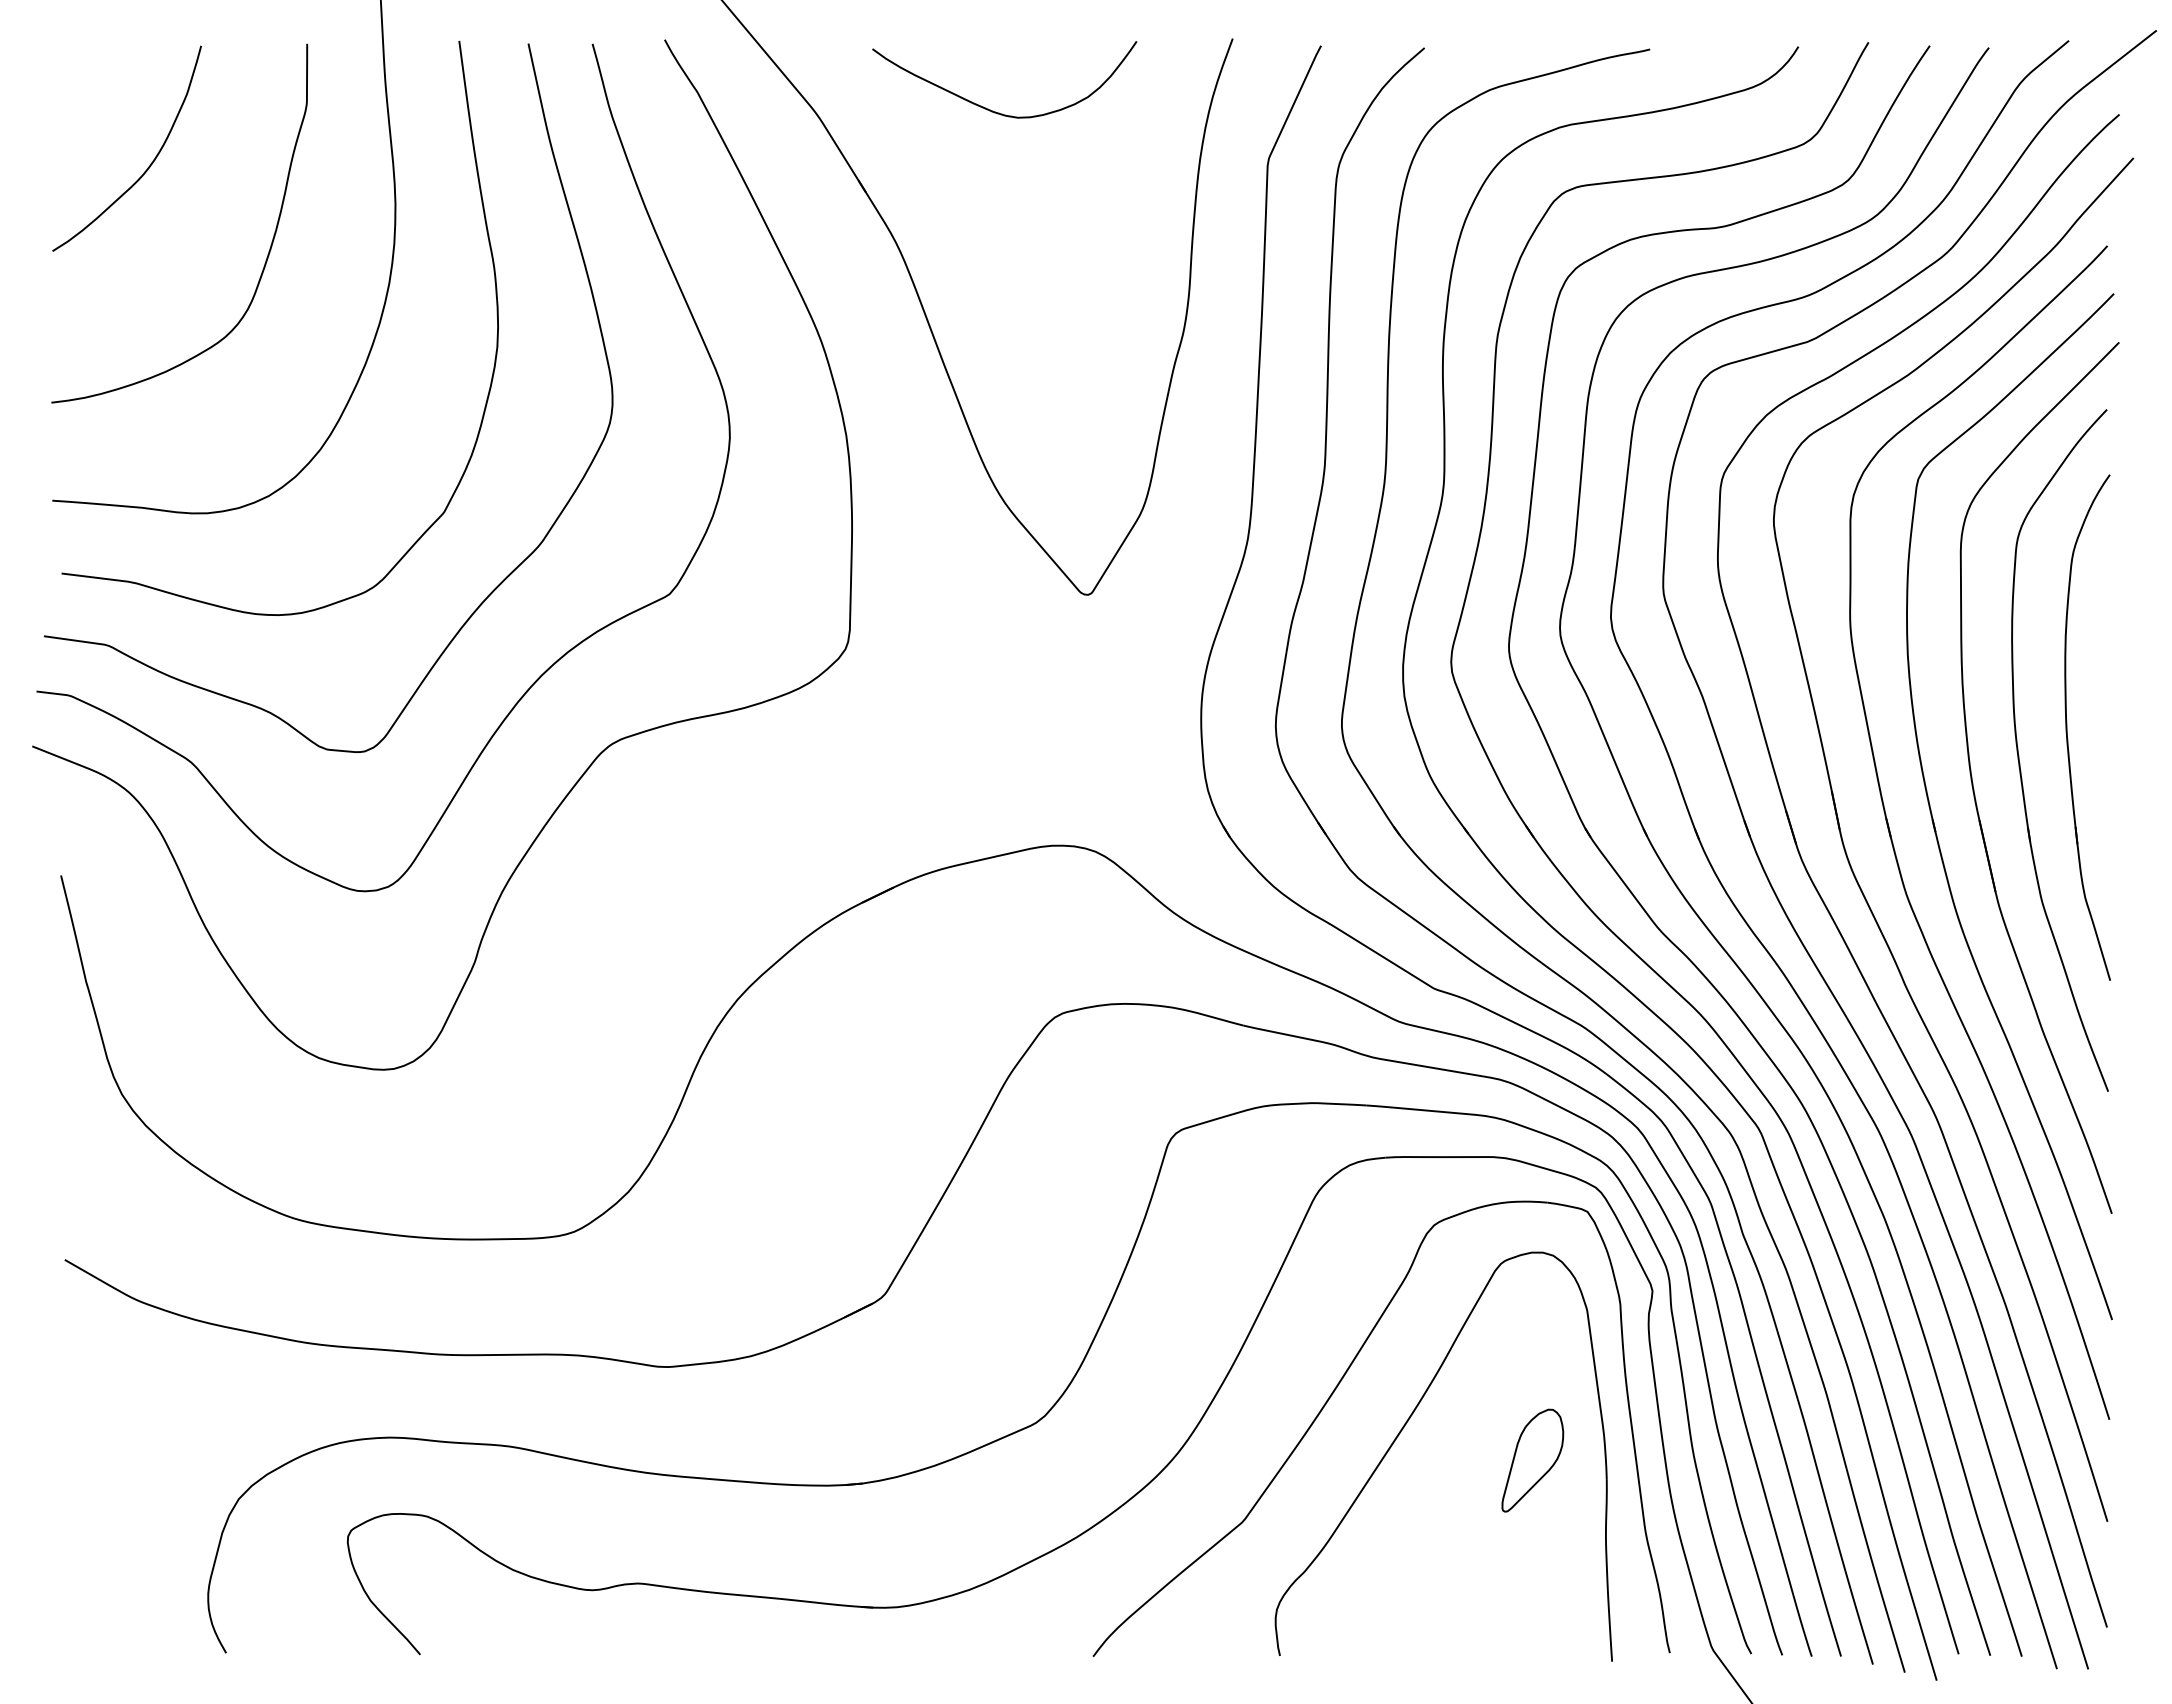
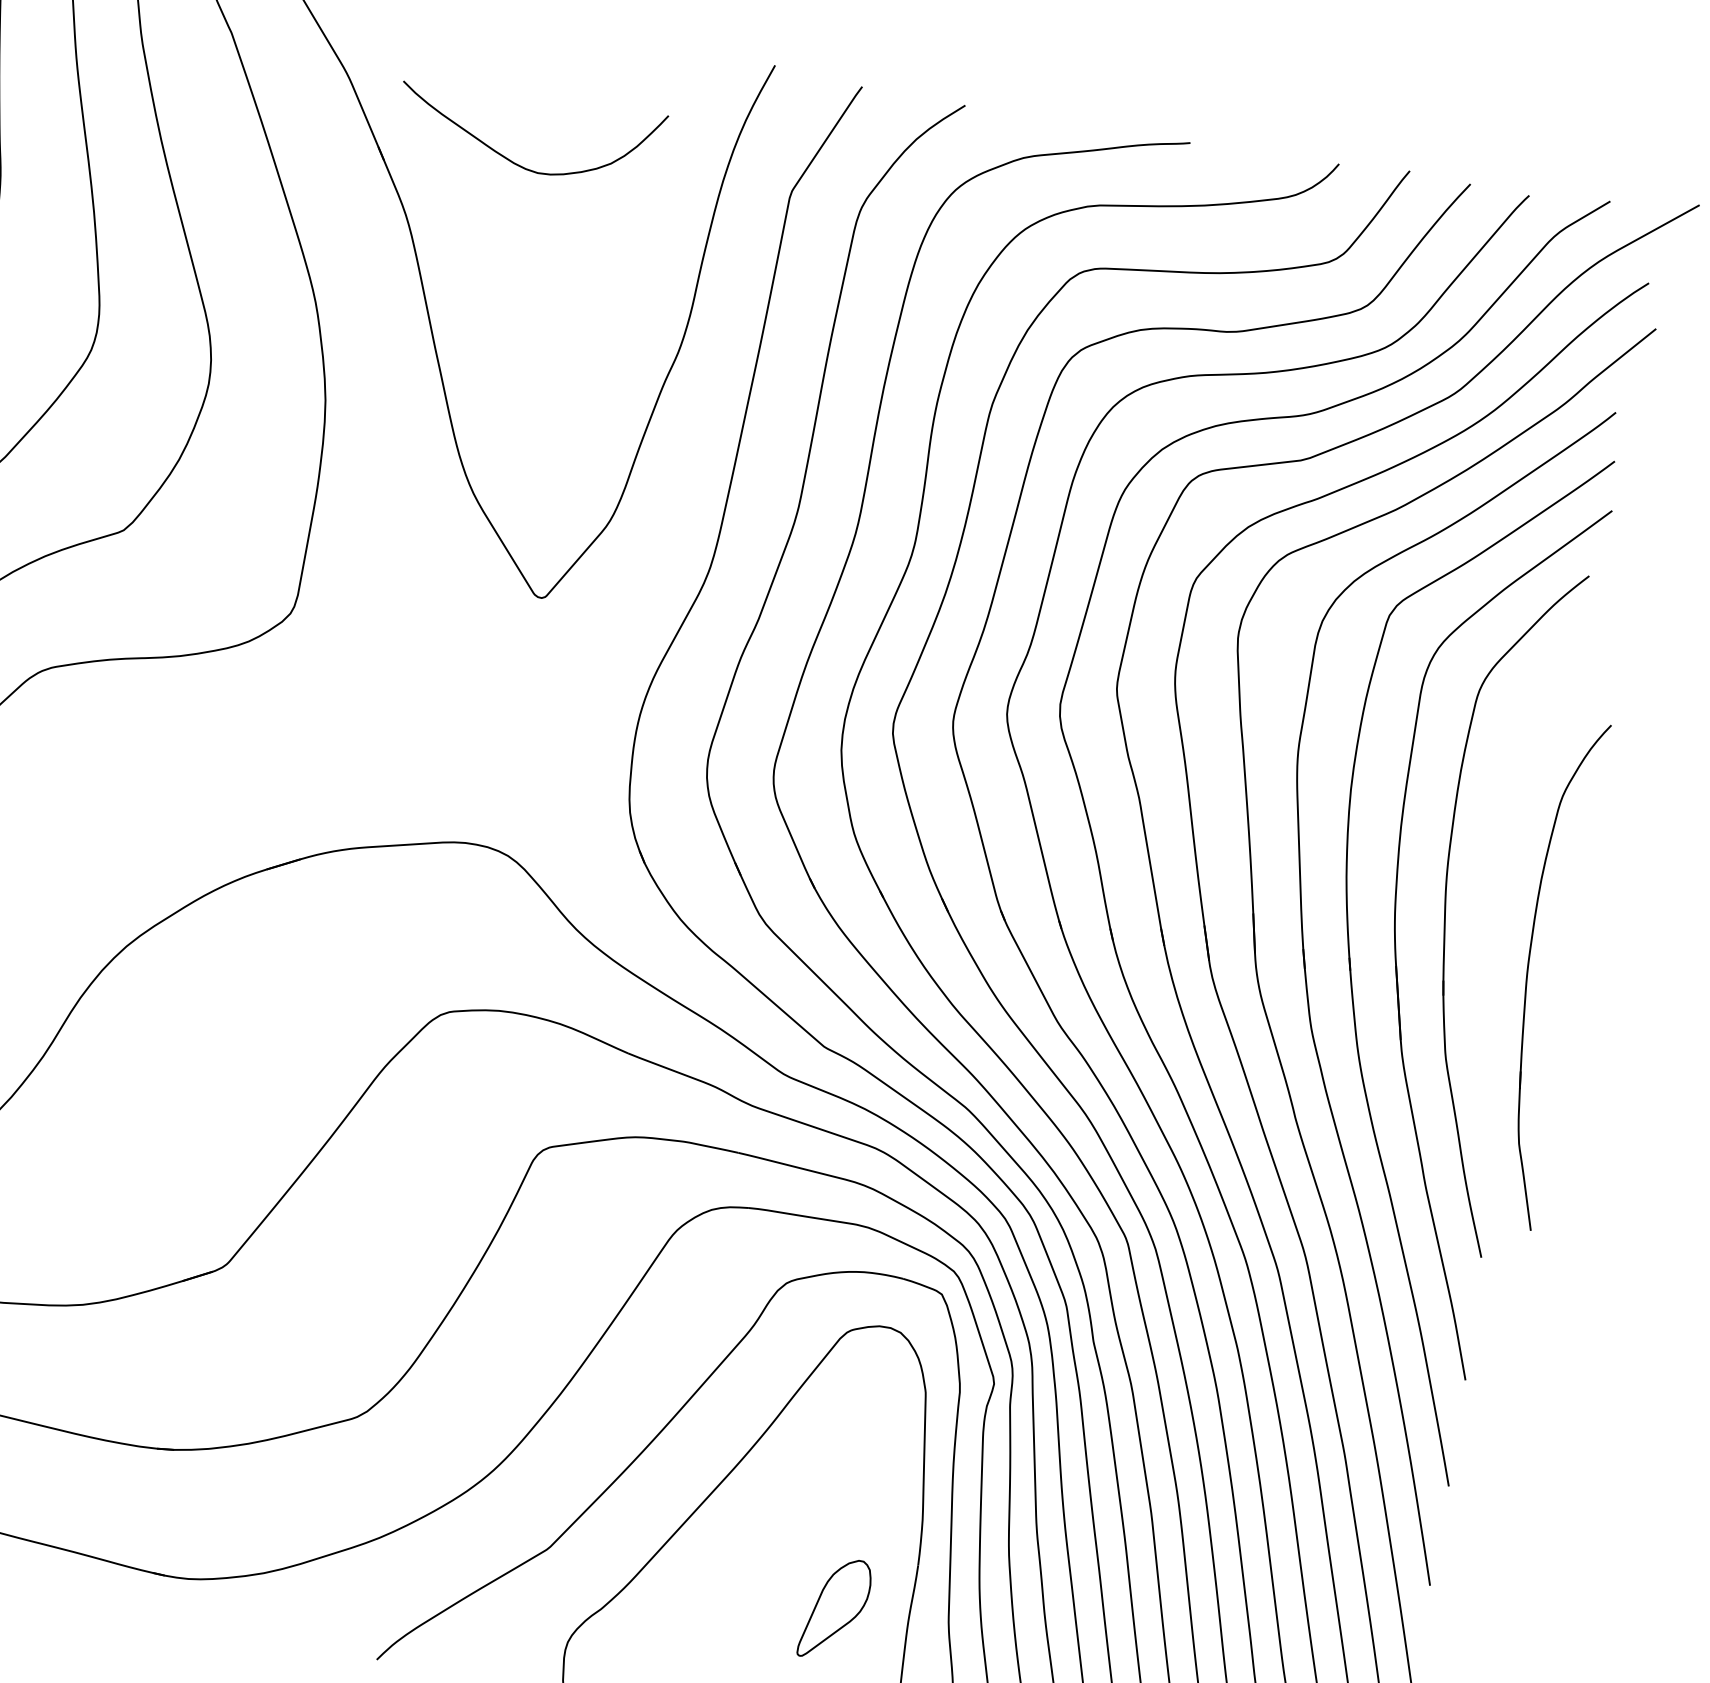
curve: (990, 109) -> (511, 160), moved
part: (2067, 727) -> (1528, 970), moved
part: (1532, 1460) -> (835, 1609), moved

